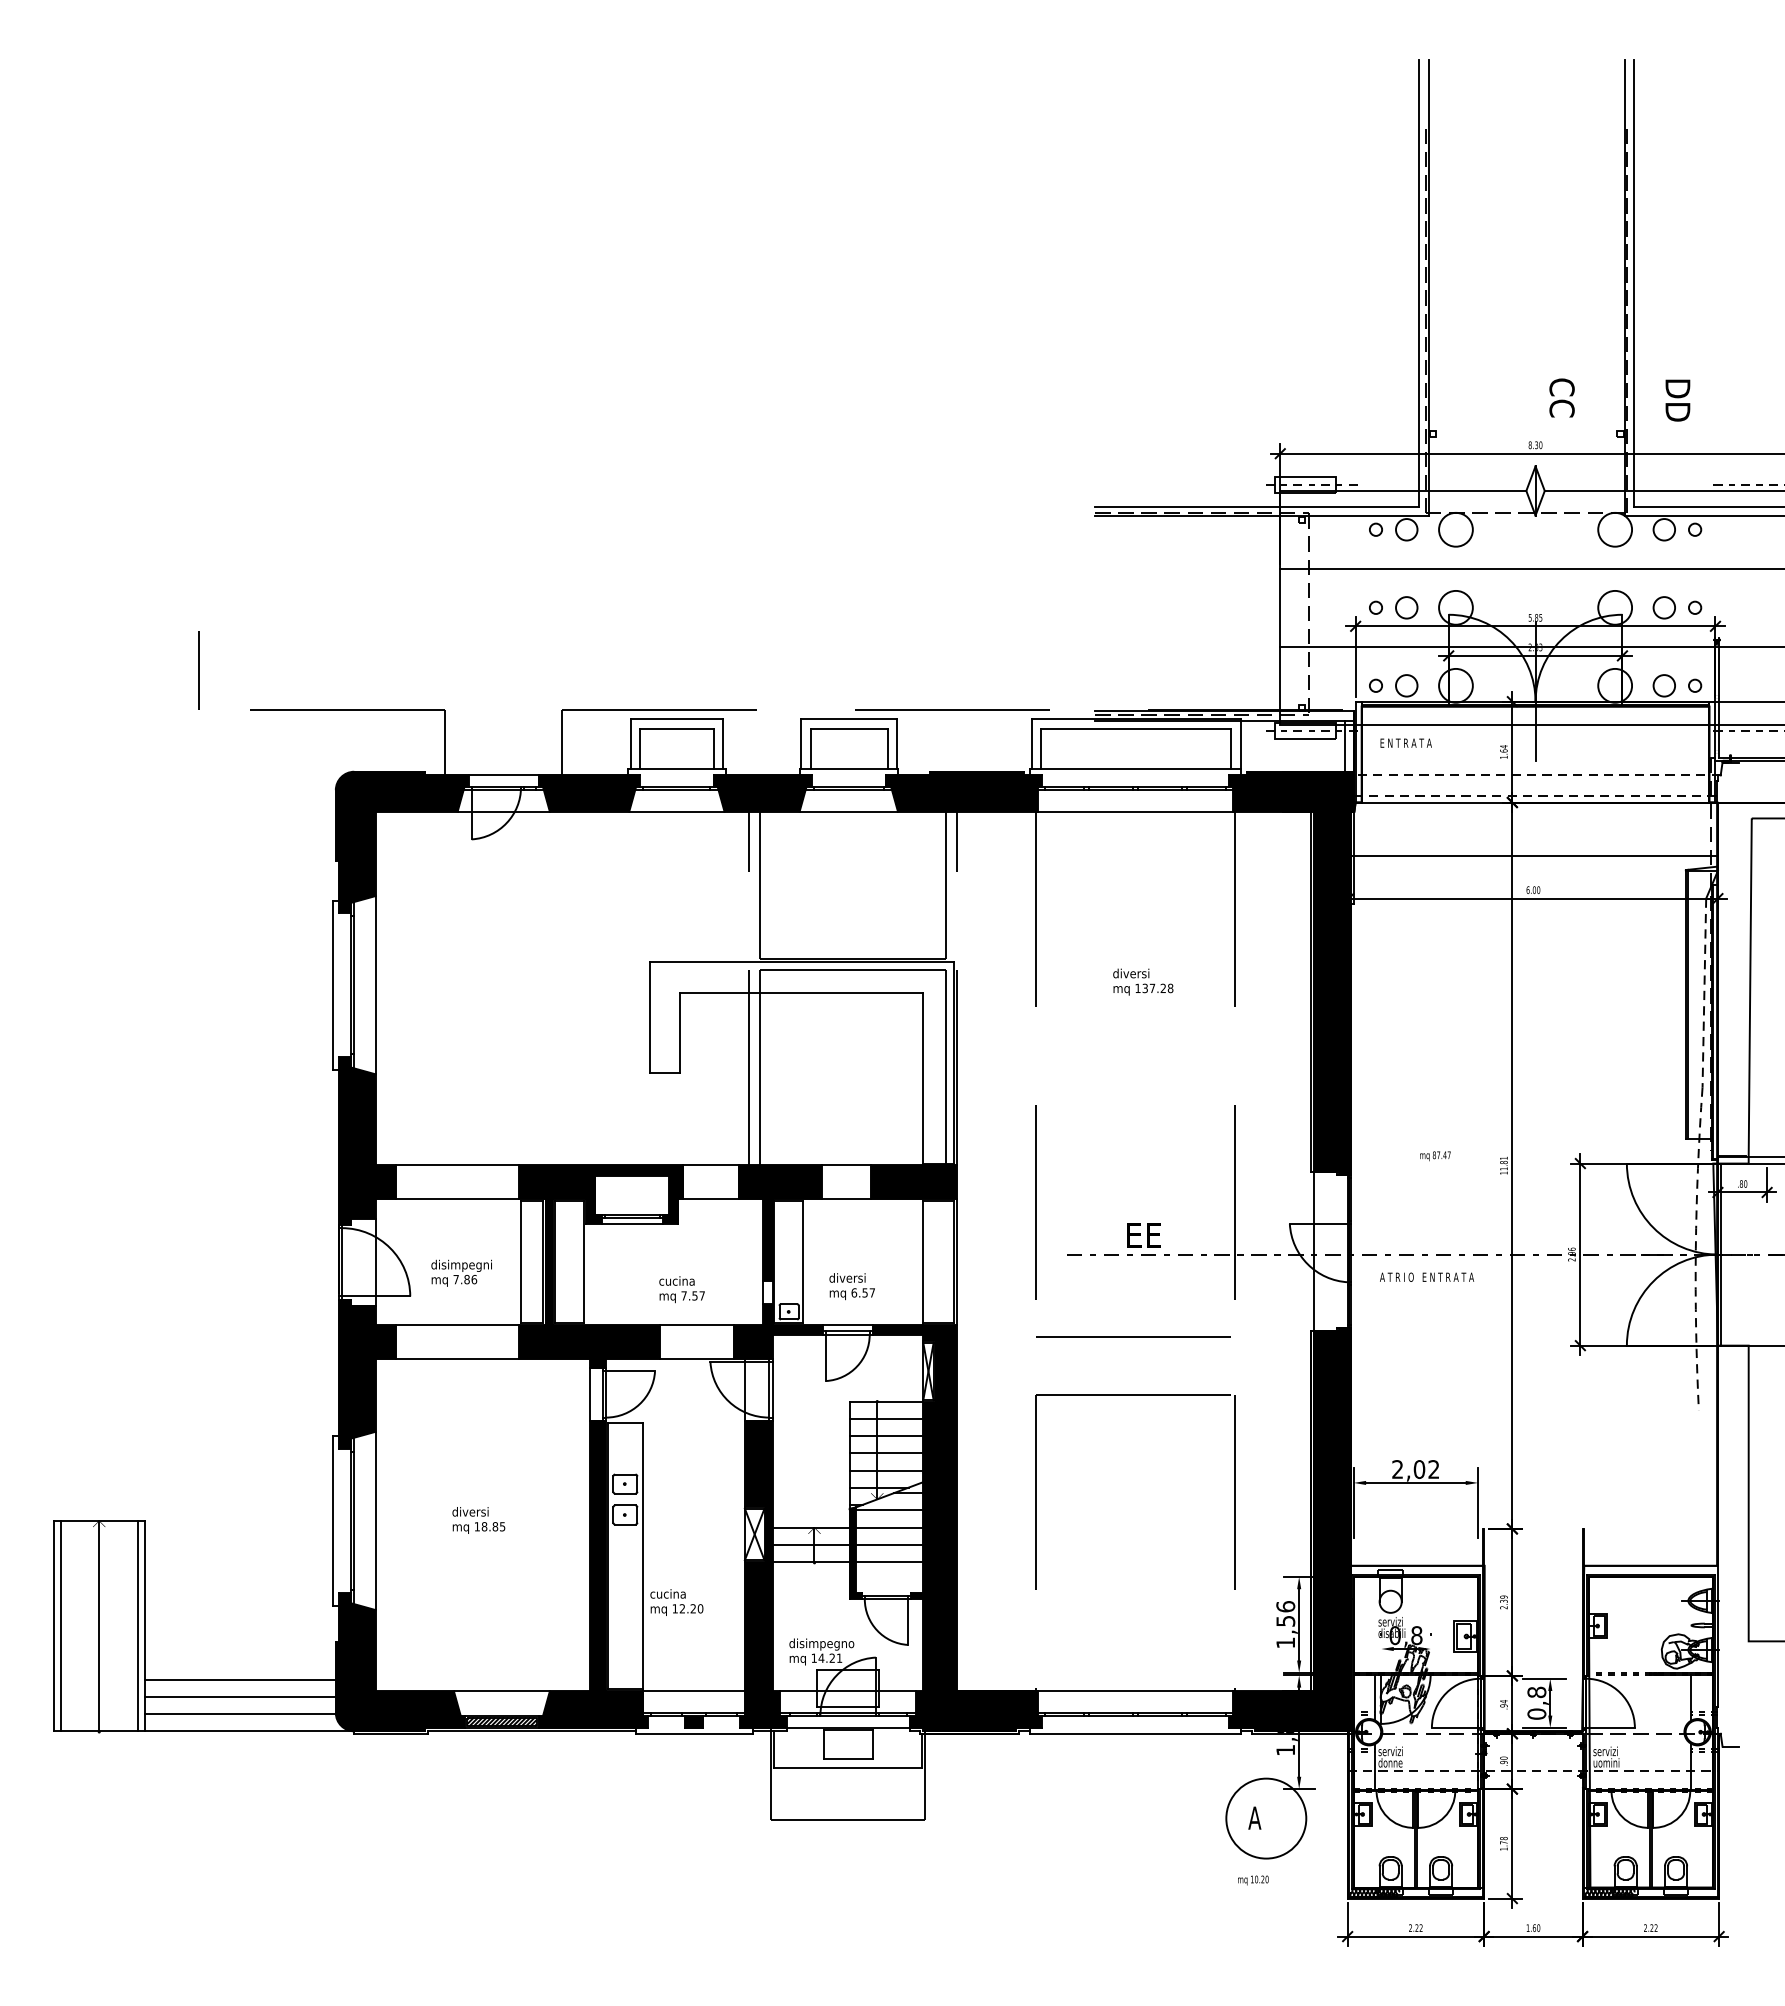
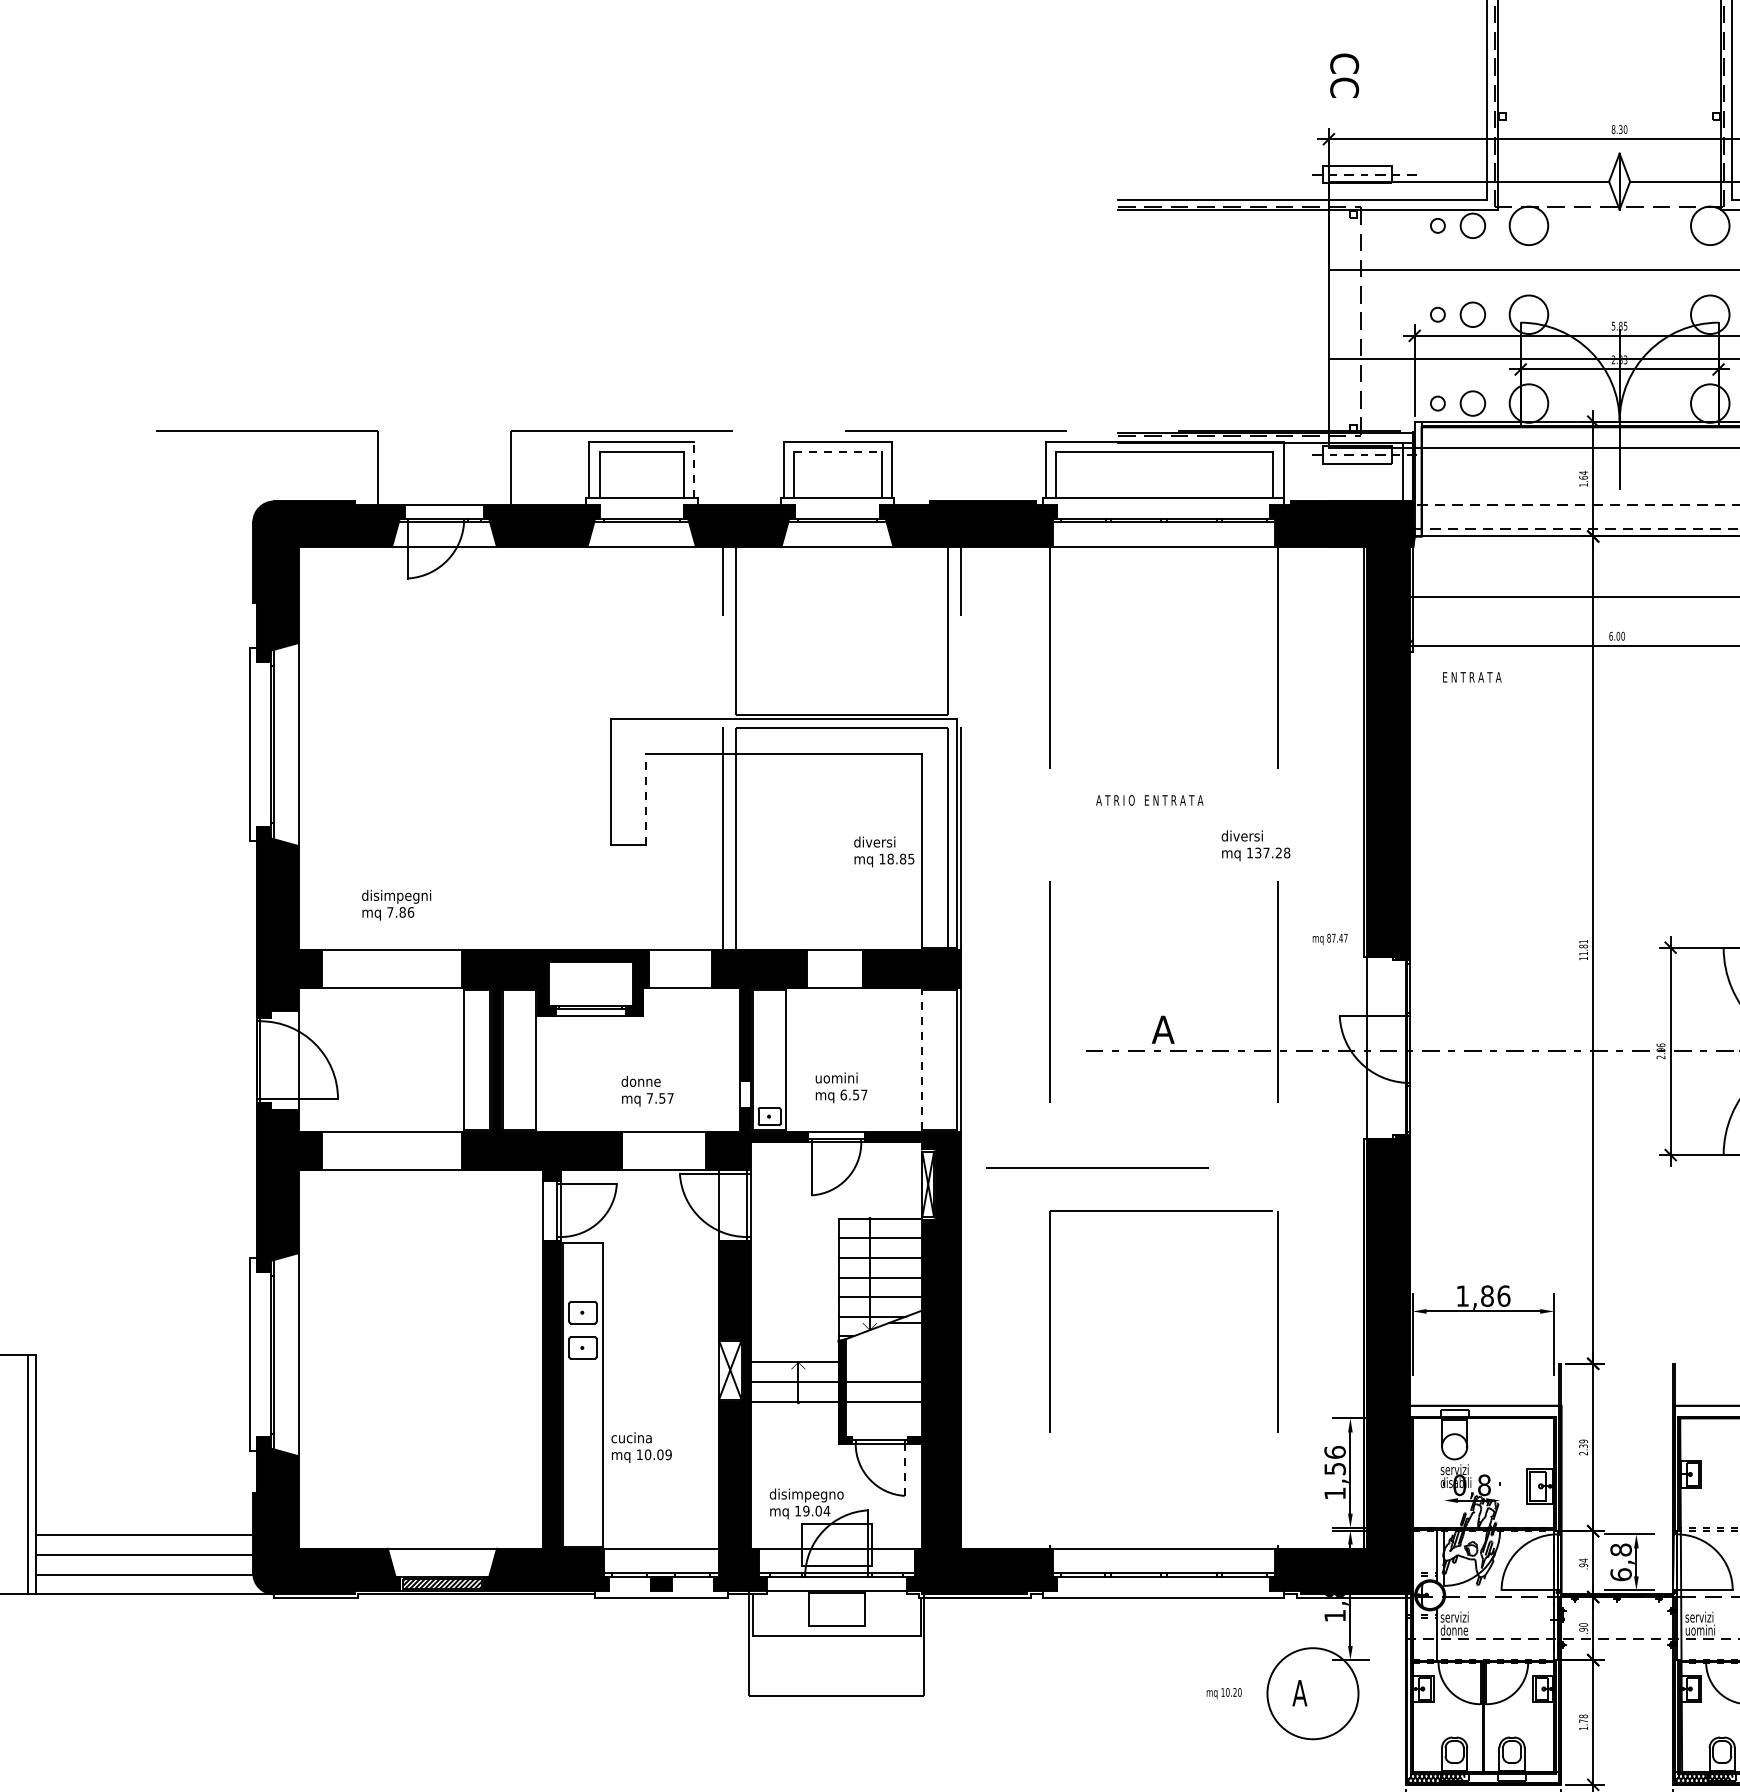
text: (1561, 397) -> (1343, 75), moved
line: (198, 670) -> (96, 386), removed
line: (849, 728) -> (838, 452), solid -> dashed
text: (1405, 742) -> (1471, 676), moved
line: (723, 744) -> (694, 470), solid -> dashed
text: (1143, 981) -> (1256, 845), moved
line: (680, 1033) -> (645, 799), solid -> dashed
text: (1435, 1156) -> (1330, 939), moved
text: (1142, 1235) -> (1171, 1029), EE -> A
line: (923, 1261) -> (922, 1059), solid -> dashed
text: (461, 1272) -> (396, 904), moved
text: (1427, 1276) -> (1150, 799), moved
text: (847, 1277) -> (835, 1077), diversi -> uomini
text: (677, 1280) -> (642, 1080), cucina -> donne
line: (1133, 1336) -> (1097, 1167), moved
text: (1415, 1469) -> (1482, 1296), 2,02 -> 1,86
line: (889, 1510) -> (883, 1342), removed
text: (478, 1520) -> (883, 851), moved
line: (889, 1527) -> (883, 1362), removed
text: (691, 1608) -> (658, 1454), 12.20 -> 10.09
line: (907, 1621) -> (904, 1469), solid -> dashed
text: (830, 1657) -> (816, 1510), 14.21 -> 19.04
text: (1536, 1713) -> (1620, 1574), 0,8 -> 6,8
text: (1253, 1880) -> (1224, 1693), moved

